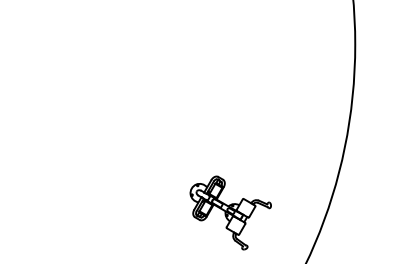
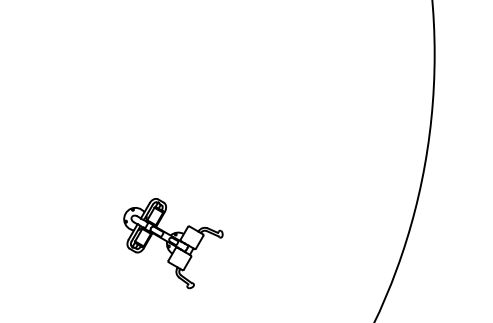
part: (230, 212) -> (173, 242), moved

